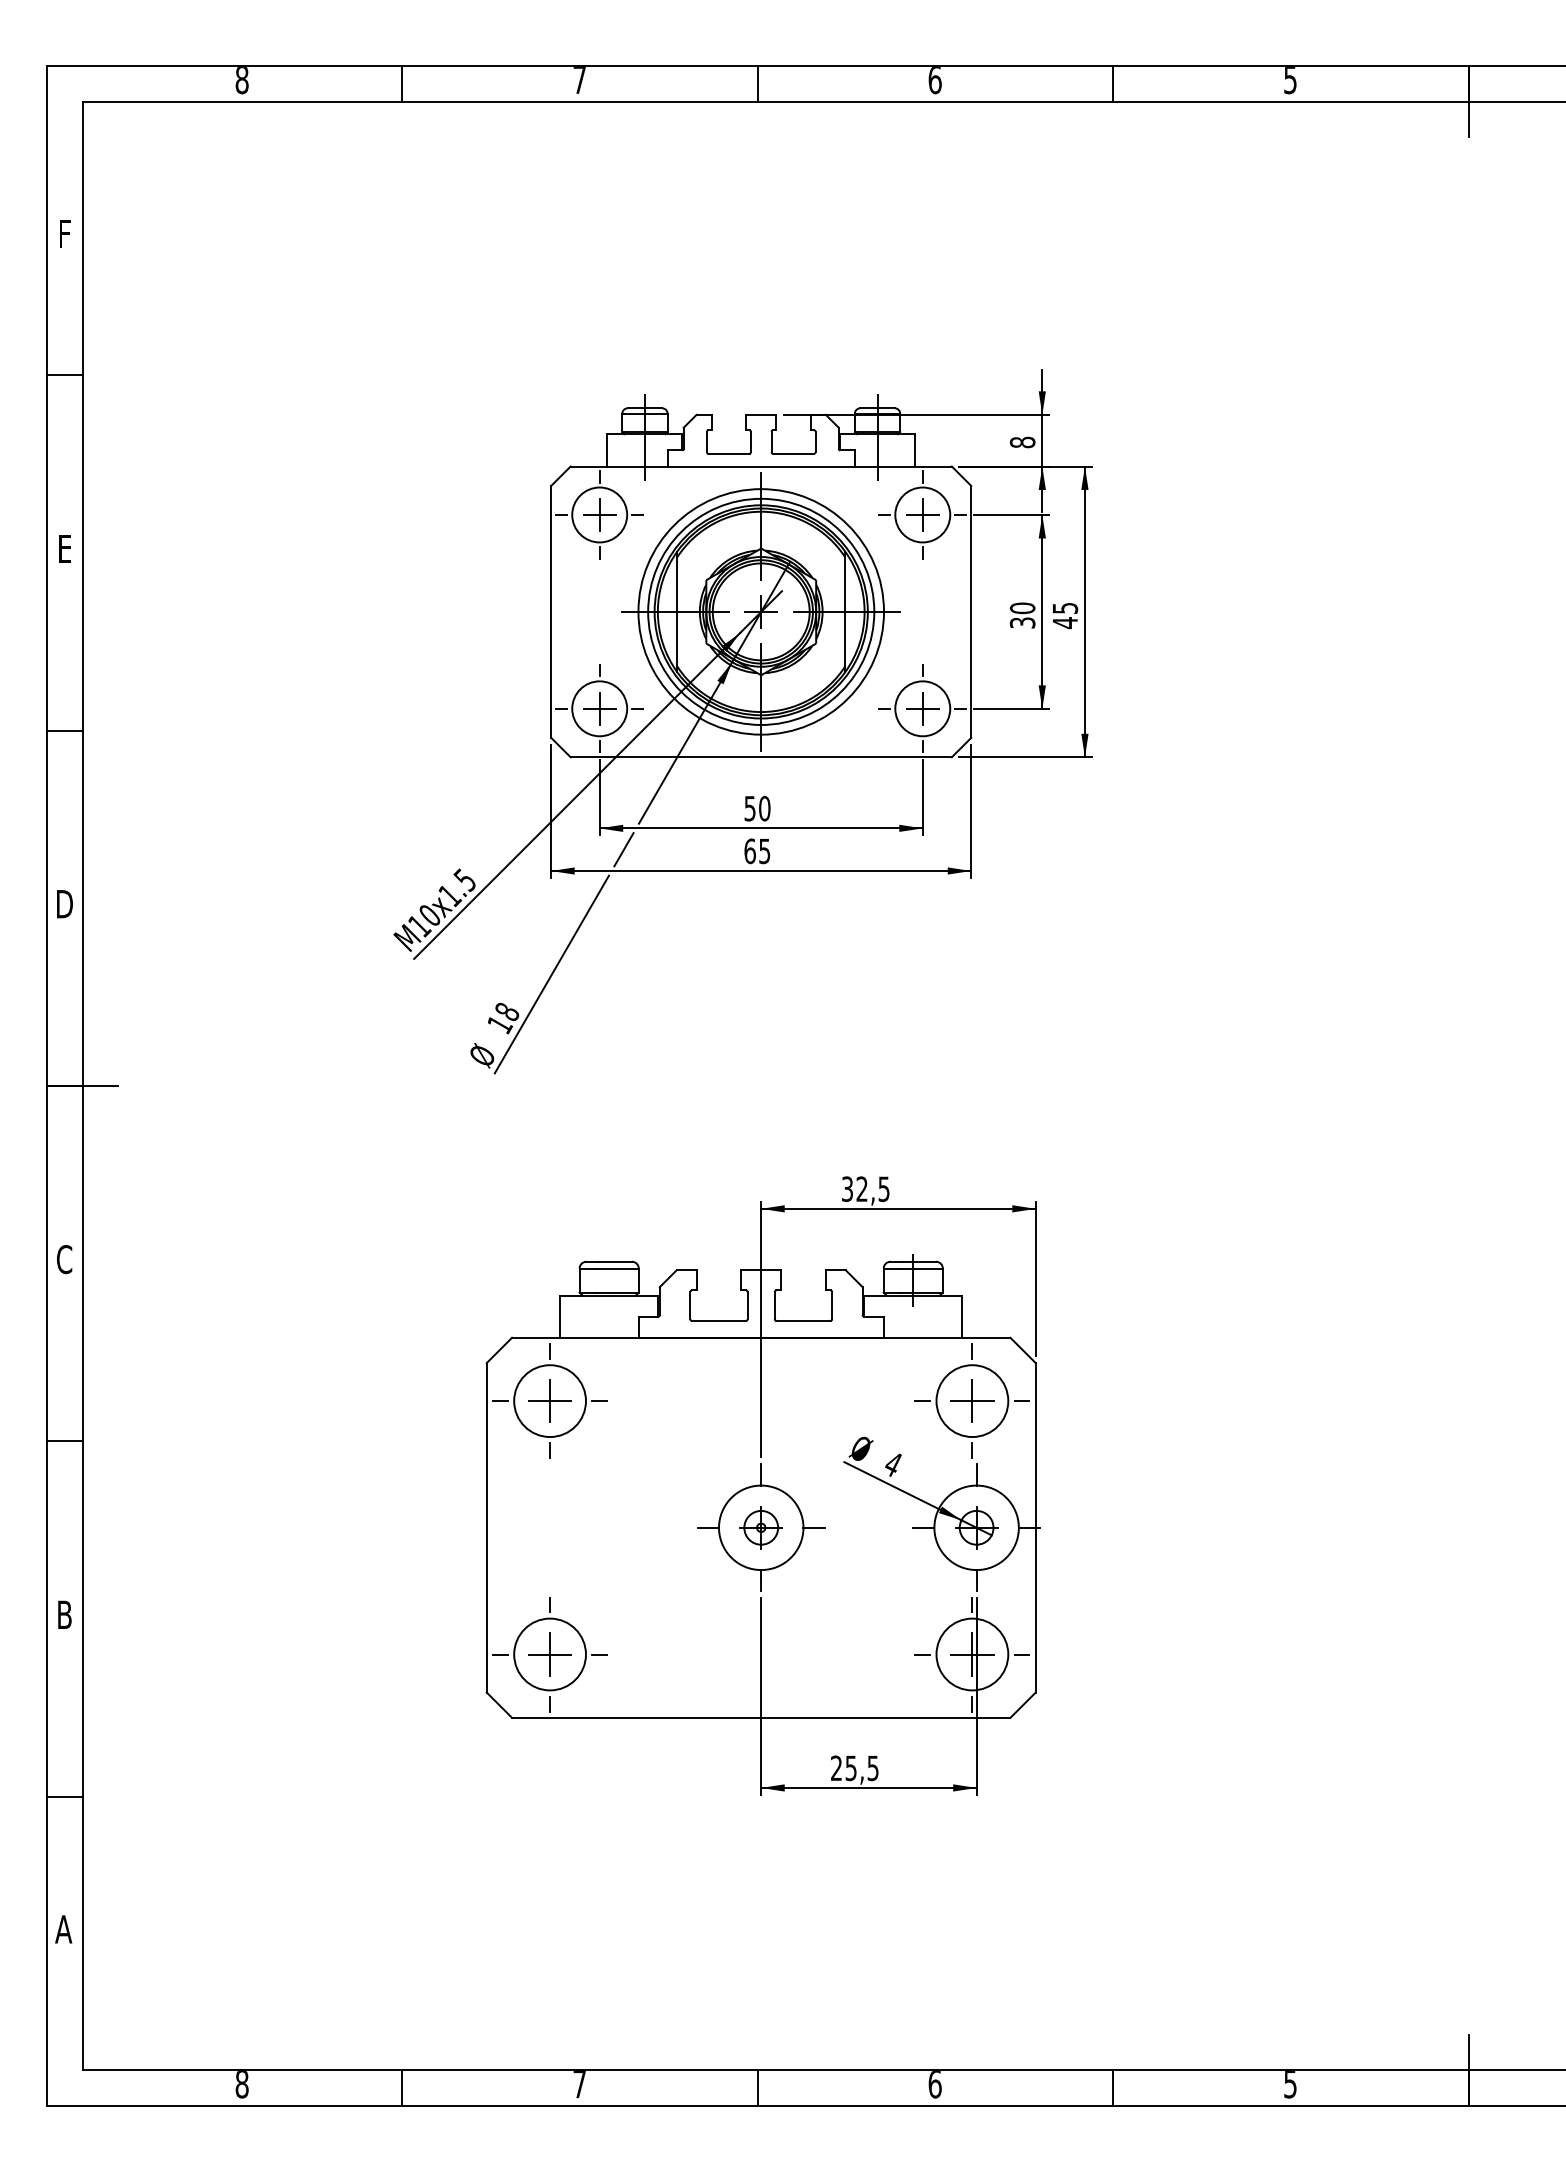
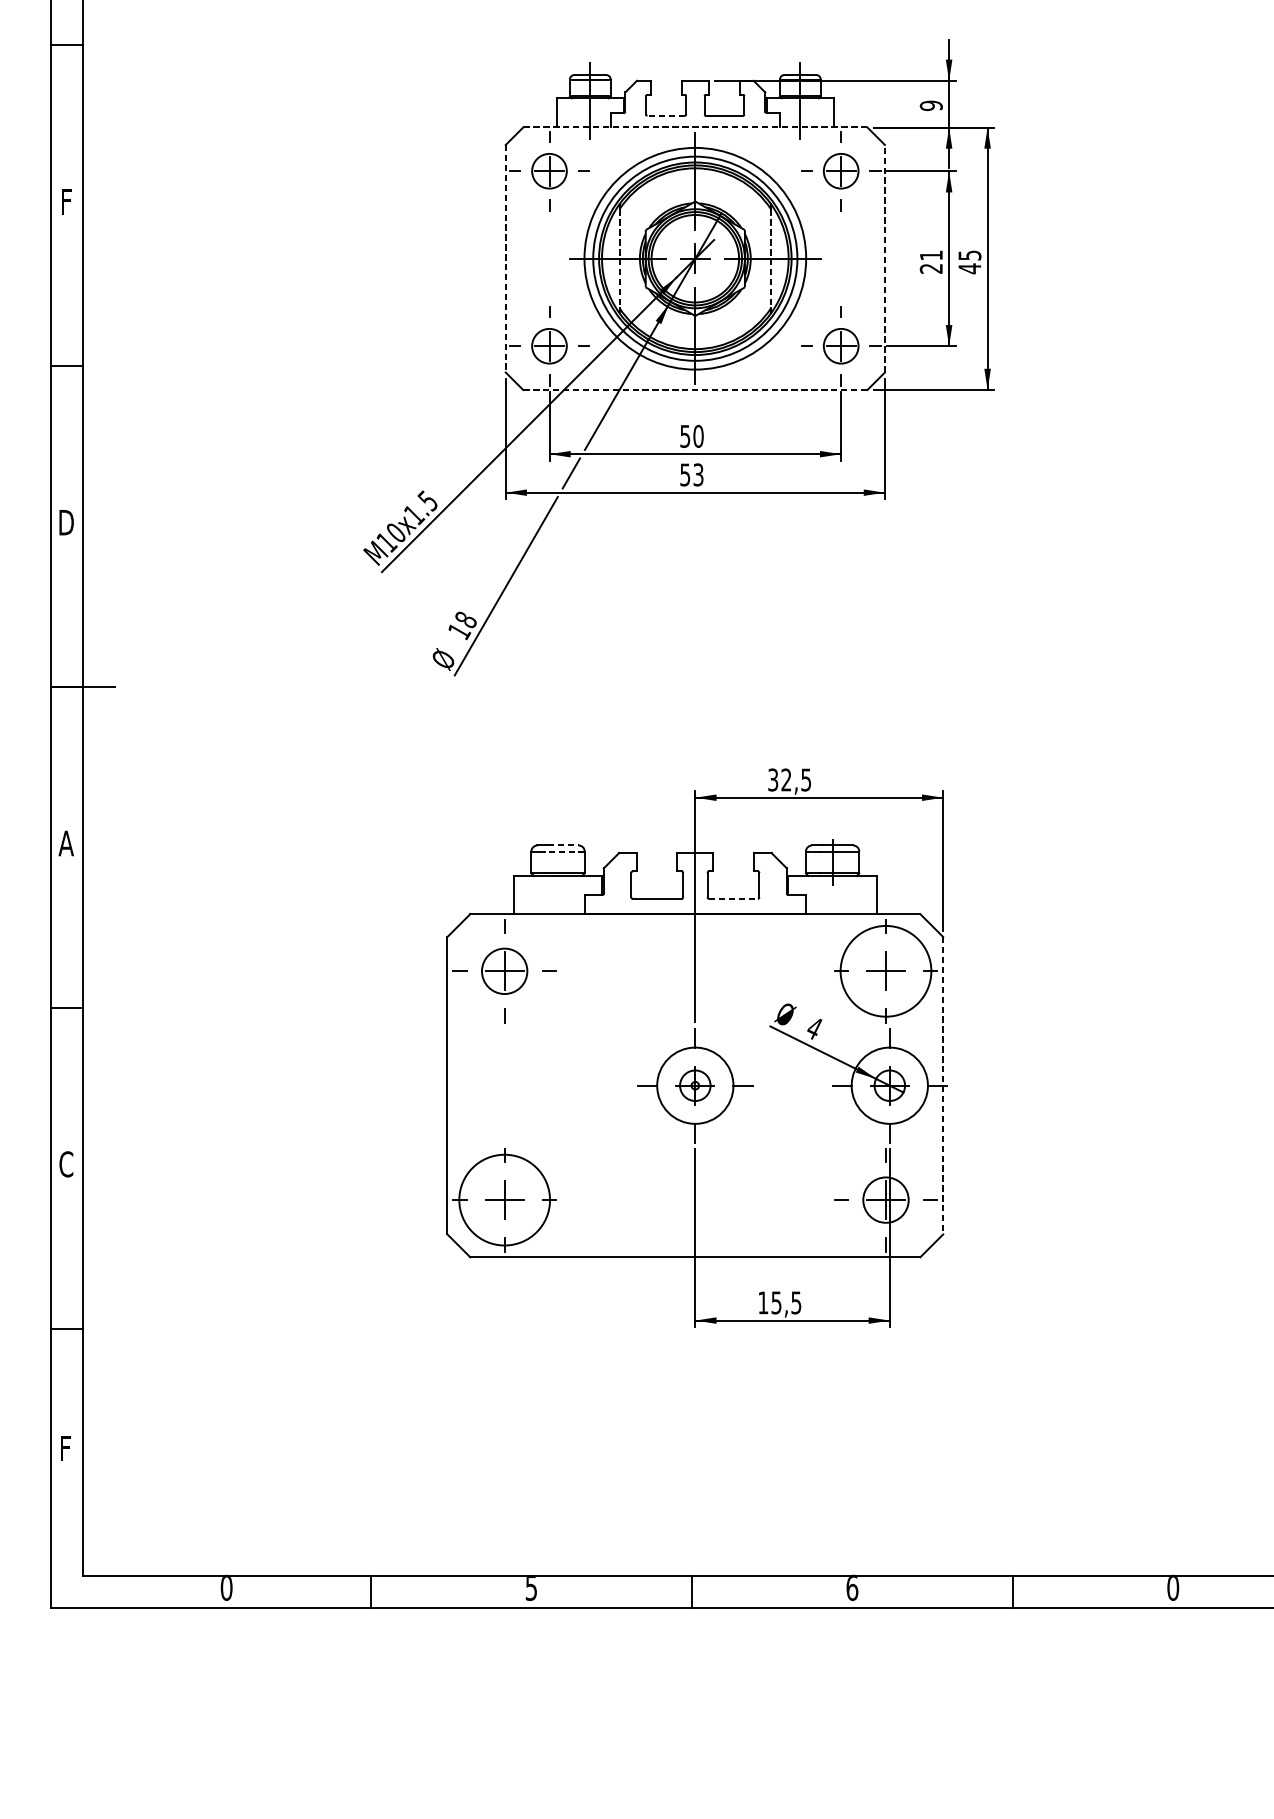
text: (1022, 442) -> (931, 105), 8 -> 9
line: (728, 453) -> (665, 115), solid -> dashed
line: (761, 466) -> (695, 127), solid -> dashed
circle: (599, 514) -> (549, 170), size x0.7
circle: (922, 514) -> (840, 170), size x0.7
text: (64, 548) -> (66, 201), E -> F
line: (551, 611) -> (505, 258), solid -> dashed
line: (677, 611) -> (619, 258), solid -> dashed
line: (845, 611) -> (771, 258), solid -> dashed
line: (971, 611) -> (885, 258), solid -> dashed
text: (1022, 615) -> (931, 262), 30 -> 21
circle: (599, 708) -> (549, 345), size x0.7
circle: (922, 708) -> (840, 345), size x0.7
line: (761, 757) -> (695, 390), solid -> dashed
text: (757, 851) -> (691, 475), 65 -> 53
text: (64, 1259) -> (66, 843), C -> A
line: (615, 1261) -> (563, 845), solid -> dashed
line: (616, 1268) -> (564, 851), solid -> dashed
line: (803, 1320) -> (733, 898), solid -> dashed
circle: (549, 1401) -> (504, 971), size x0.7
circle: (972, 1401) -> (886, 971), size x1.4
line: (1035, 1527) -> (942, 1085), solid -> dashed
text: (64, 1614) -> (66, 1164), B -> C
circle: (549, 1654) -> (504, 1200), size x1.4
circle: (972, 1654) -> (886, 1200), size x0.7
text: (836, 1767) -> (763, 1302), 25,5 -> 15,5
text: (63, 1929) -> (65, 1448), A -> F
text: (241, 2084) -> (226, 1588), 8 -> 0
text: (579, 2084) -> (531, 1588), 7 -> 5
text: (1290, 2084) -> (1173, 1588), 5 -> 0

